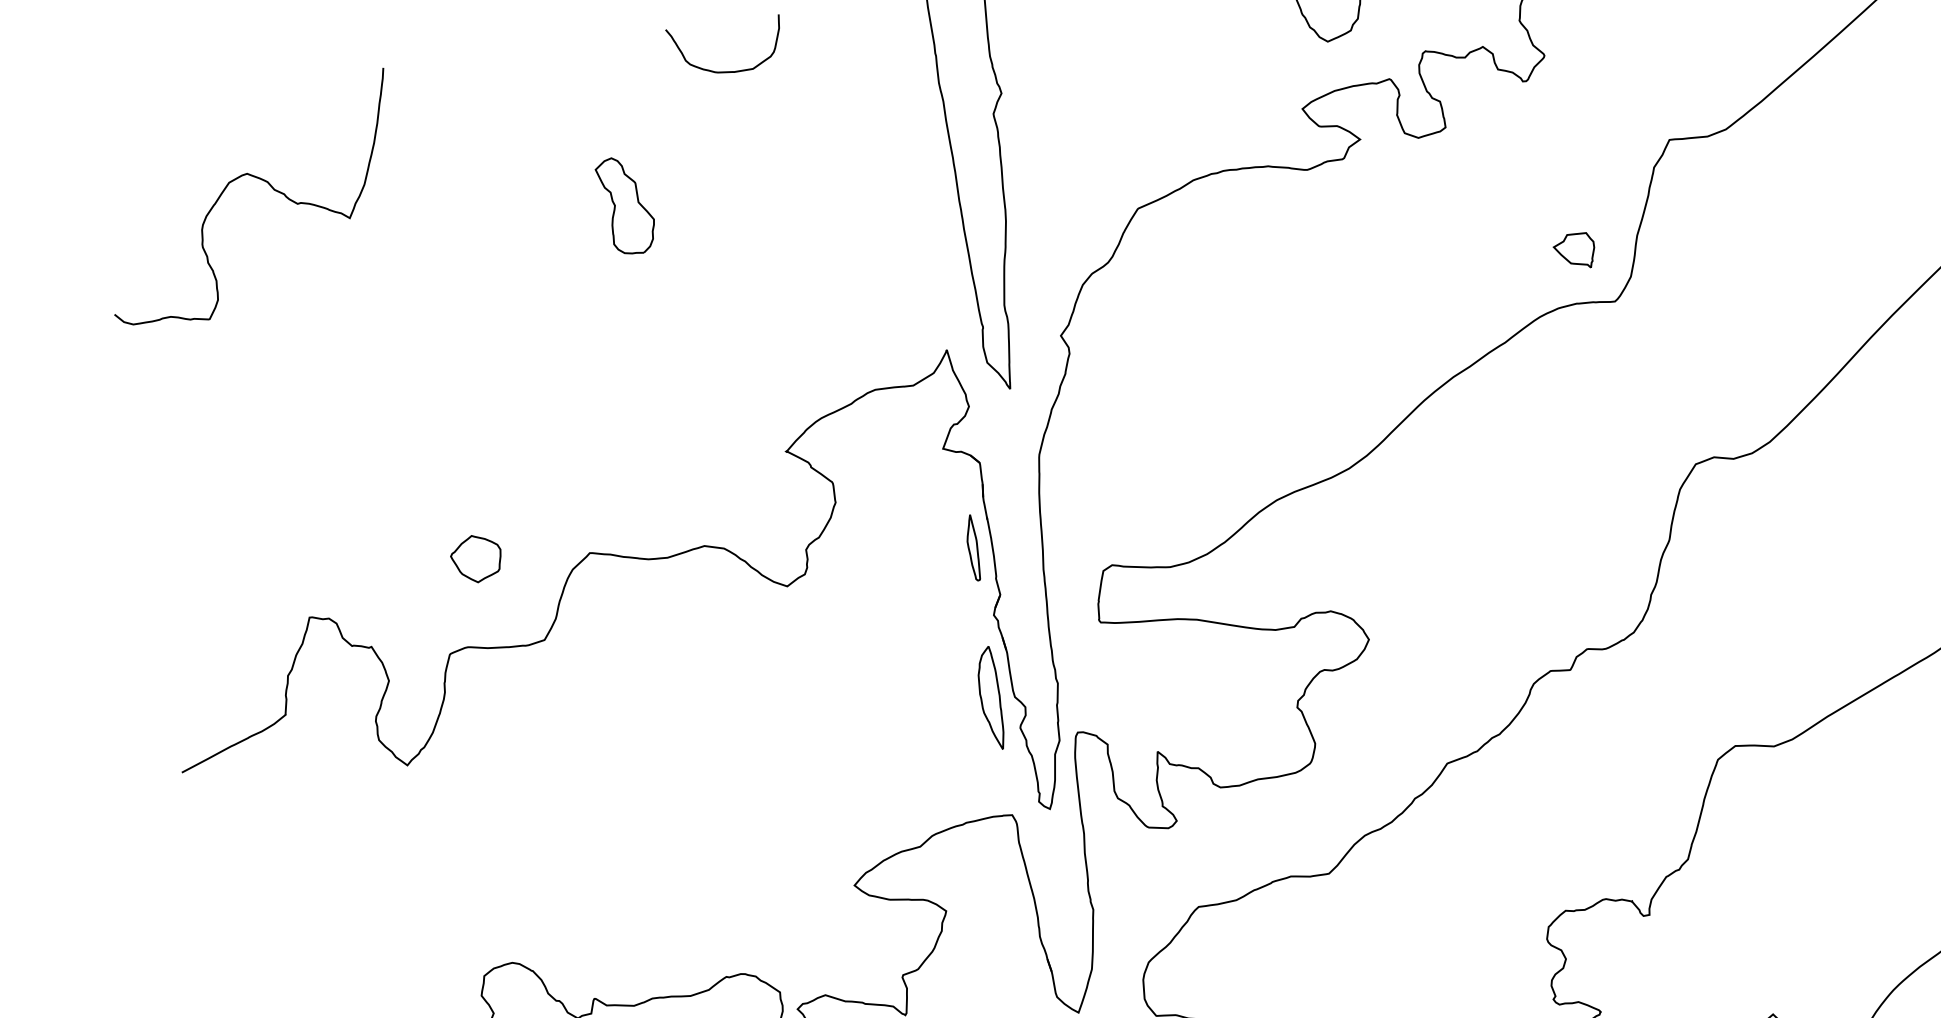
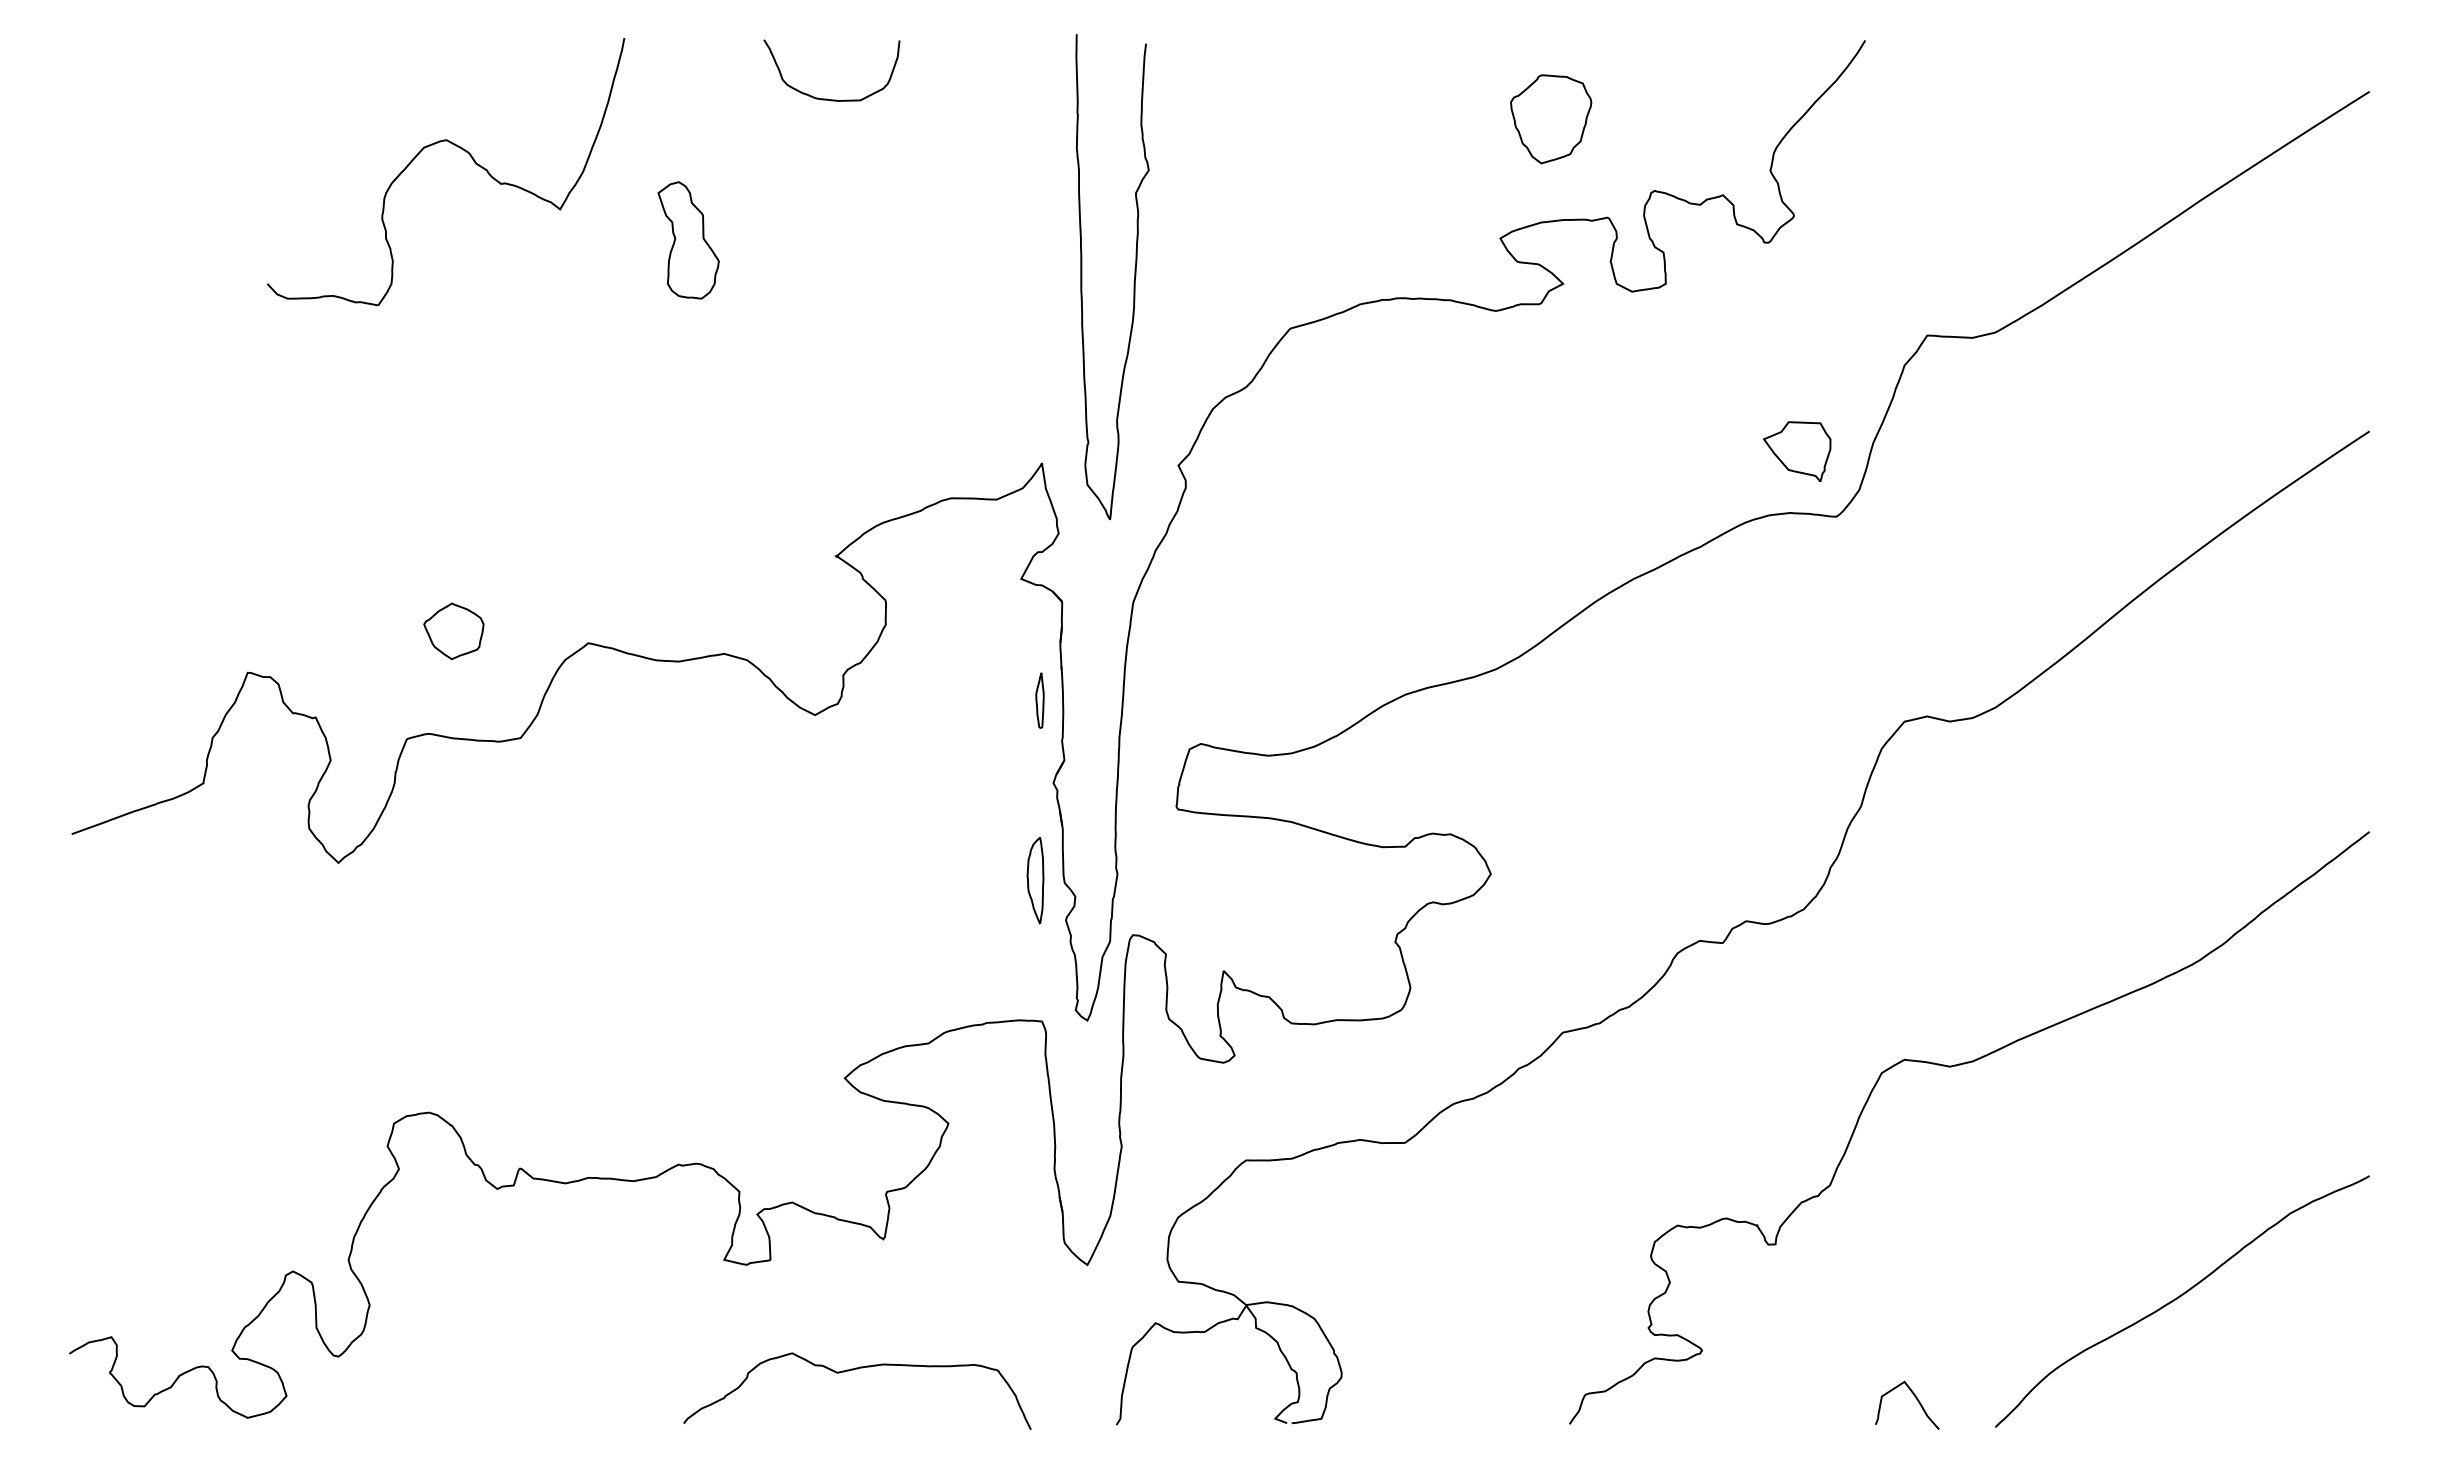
curve: (257, 178) -> (457, 147), moved
part: (1574, 251) -> (1796, 451), size x1.4
part: (972, 547) -> (1039, 700), size x0.7
part: (990, 698) -> (1035, 880), size x0.7

